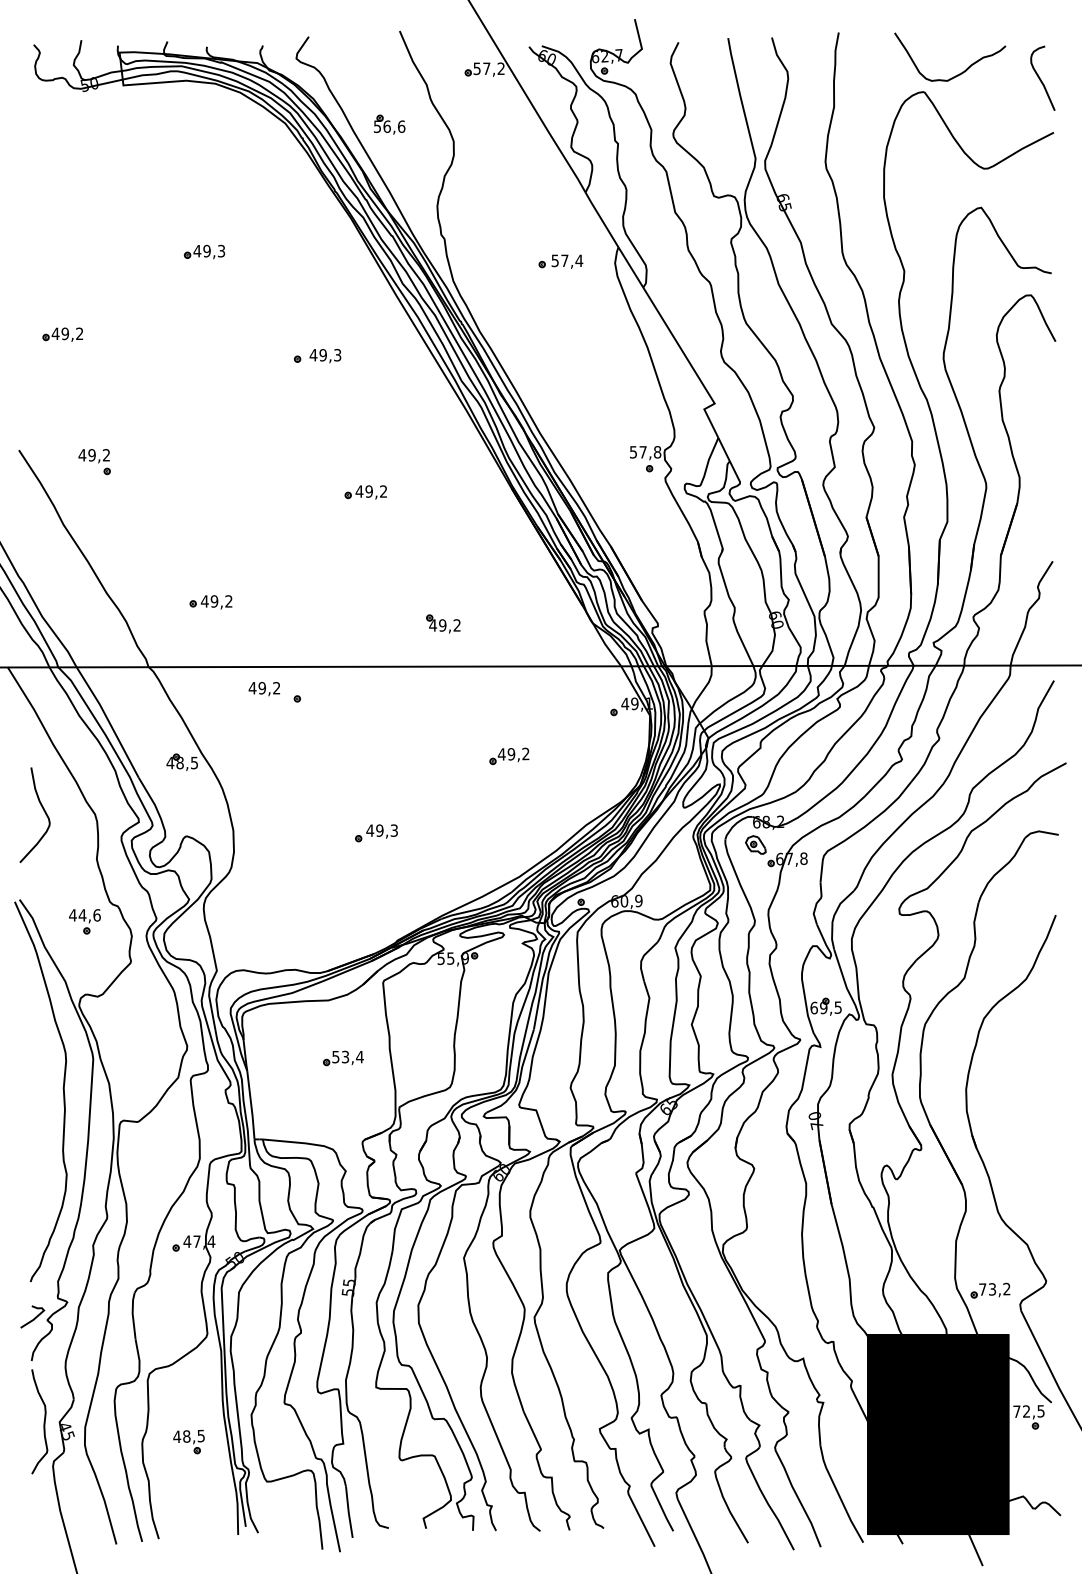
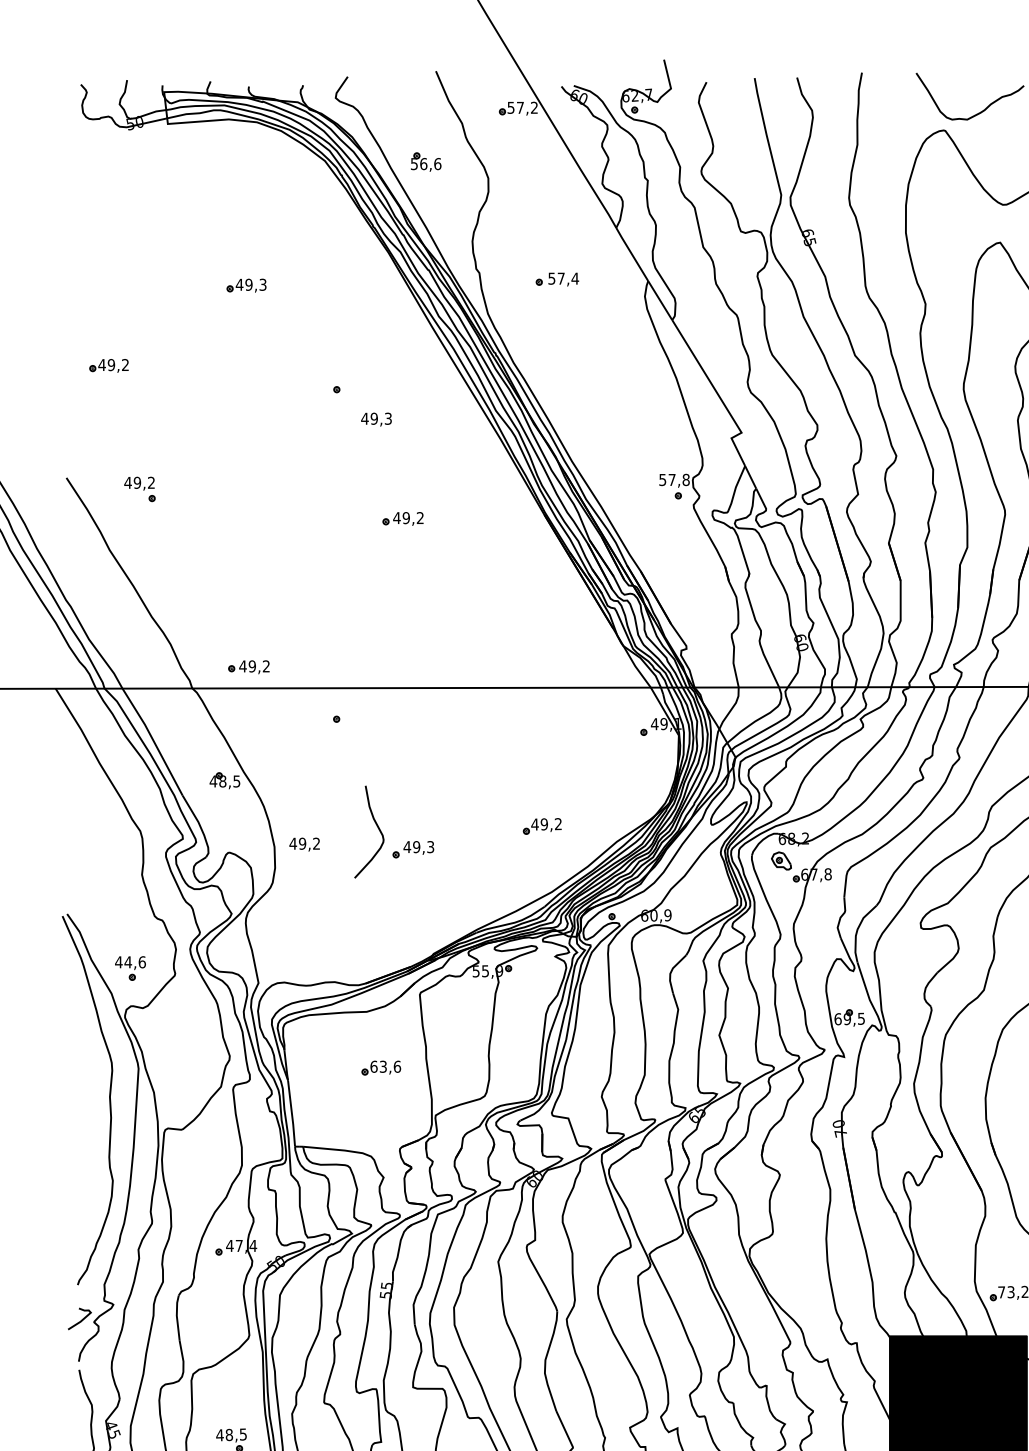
part: (560, 261) -> (557, 279), moved
text: (325, 356) -> (376, 420), moved
part: (210, 602) -> (248, 667), moved
part: (443, 623) -> (478, 646), removed
text: (263, 689) -> (303, 845), moved
part: (509, 755) -> (542, 825), moved
curve: (42, 809) -> (376, 826), moved
part: (84, 921) -> (130, 968), moved
text: (347, 1056) -> (385, 1066), 53,4 -> 63,6

